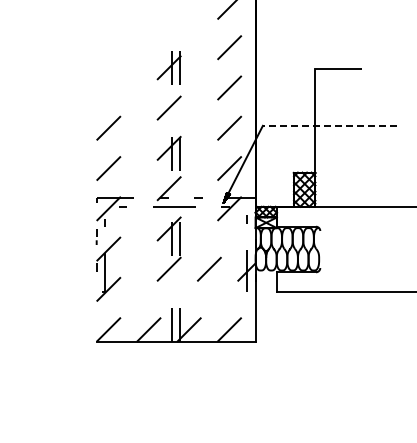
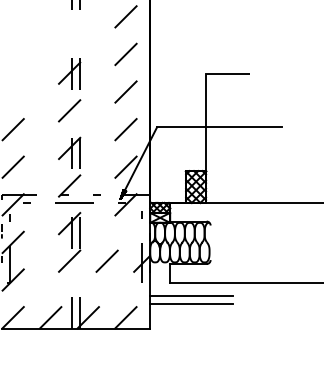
line: (329, 125) -> (219, 127), dashed -> solid
line: (299, 306) -> (191, 295), added
line: (299, 315) -> (191, 304), added

